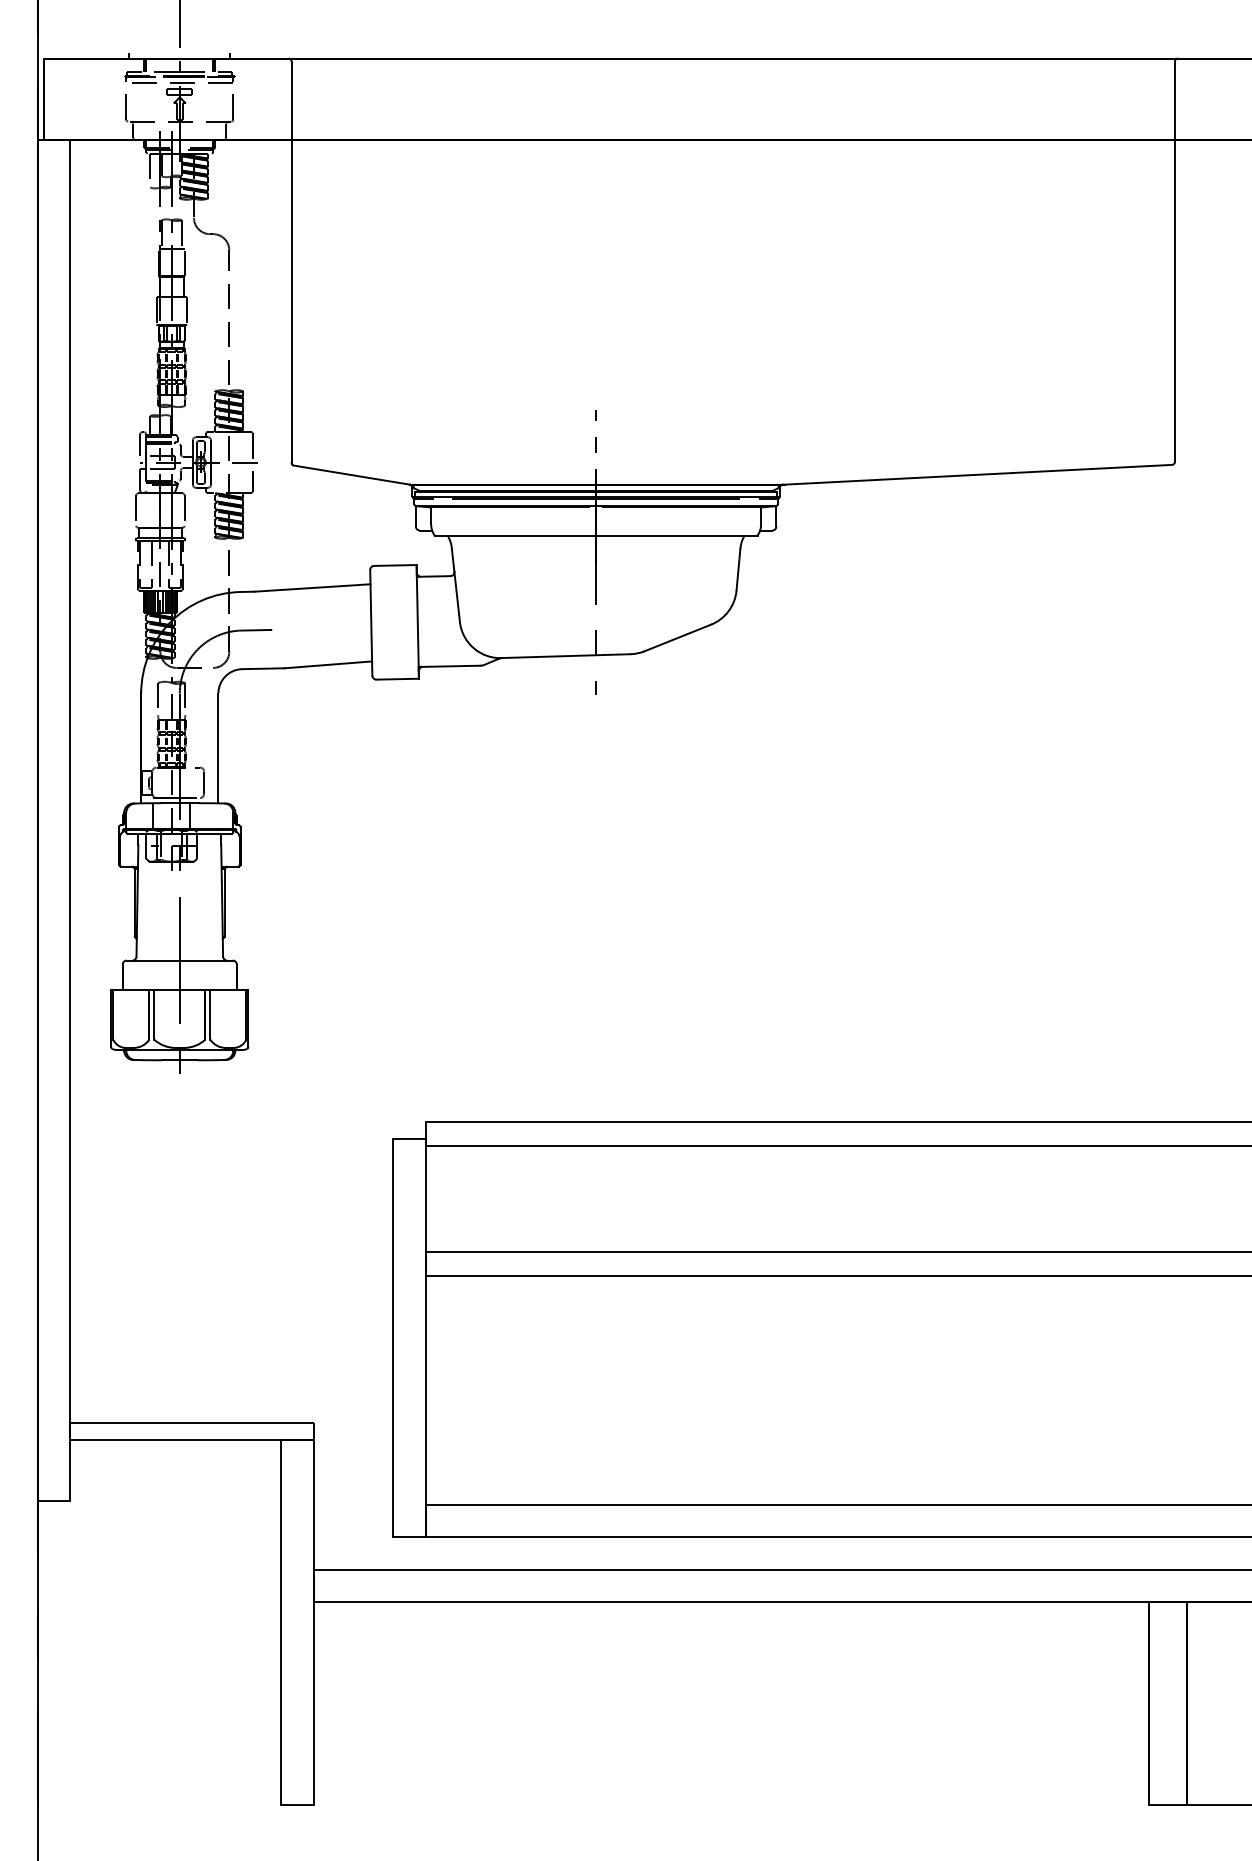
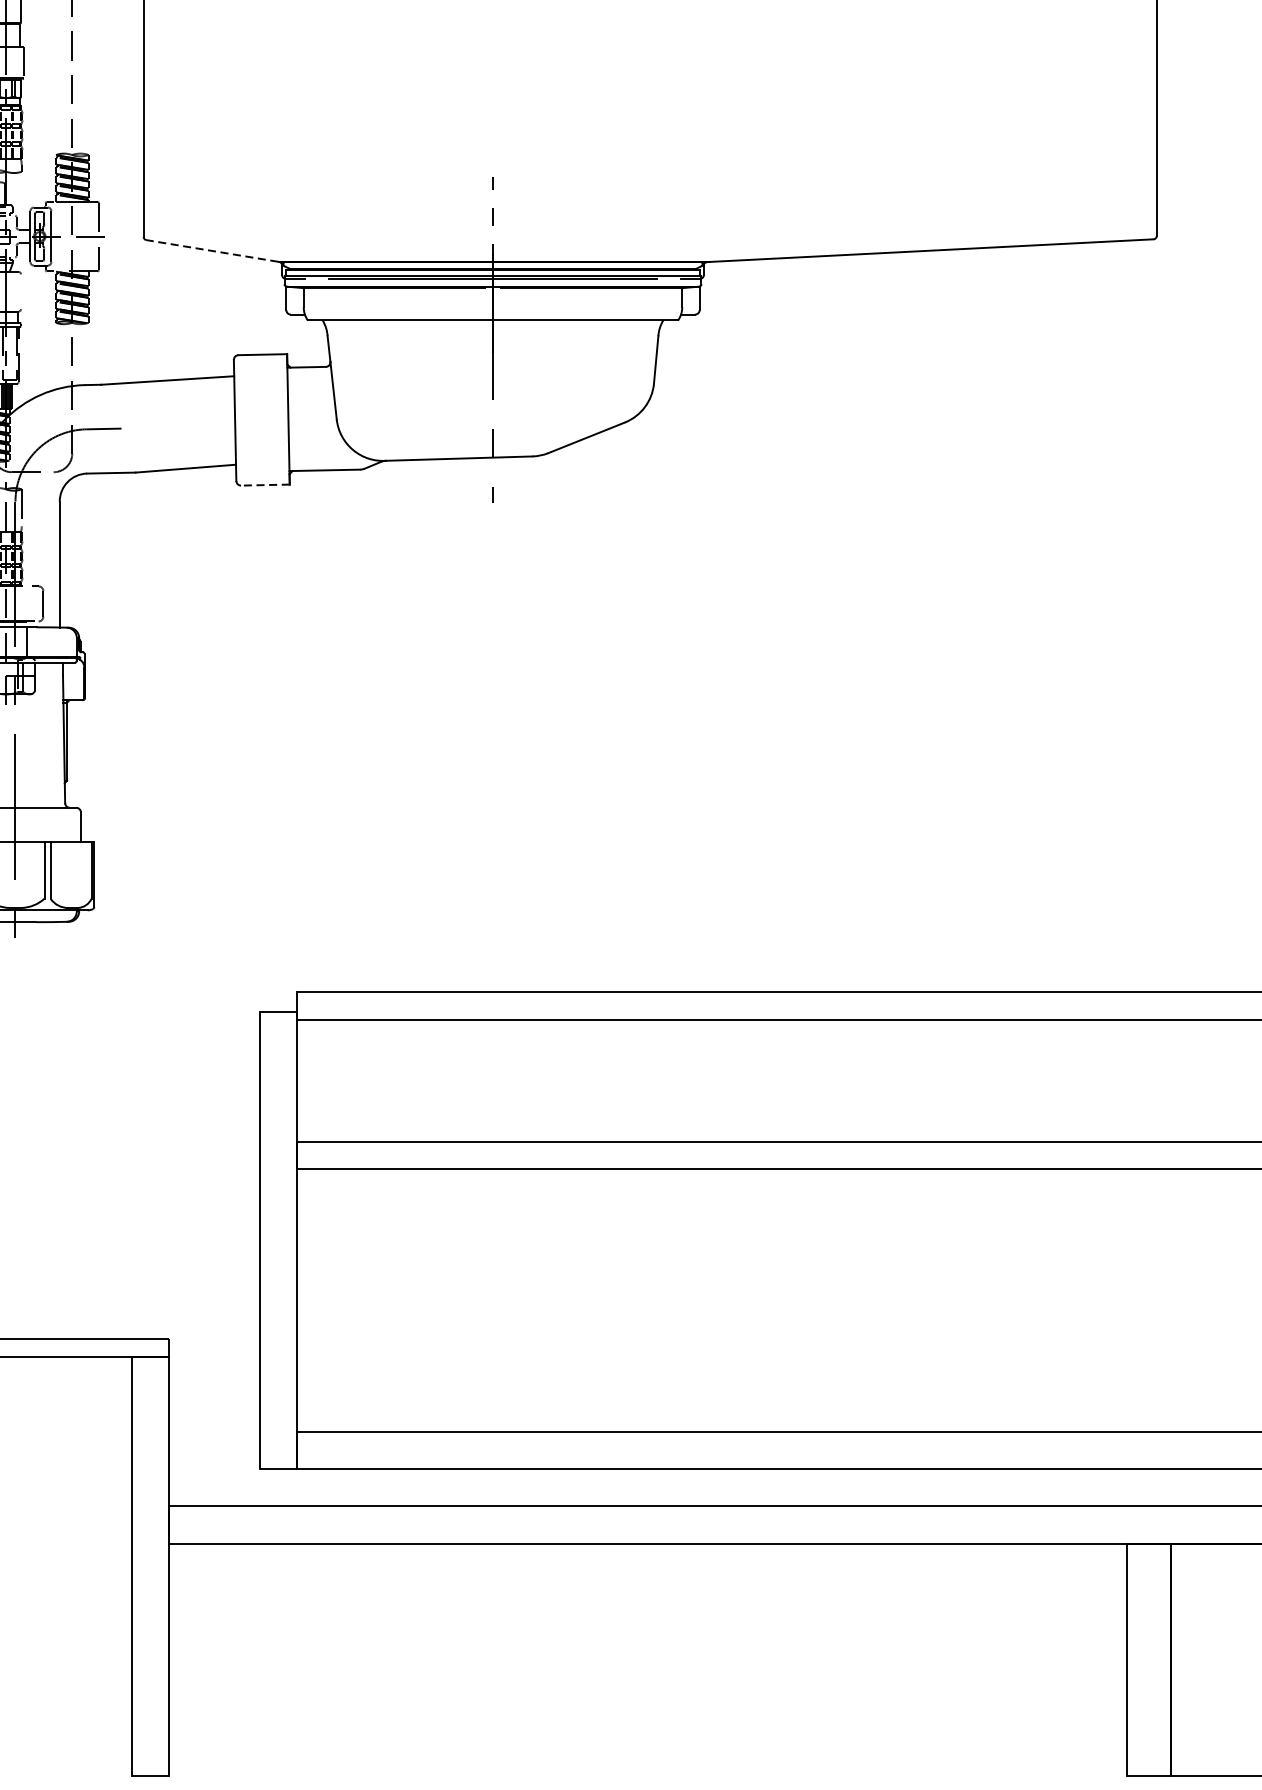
line: (351, 475) -> (212, 251), solid -> dashed
line: (184, 510) -> (20, 291), removed
line: (397, 679) -> (265, 485), solid -> dashed

